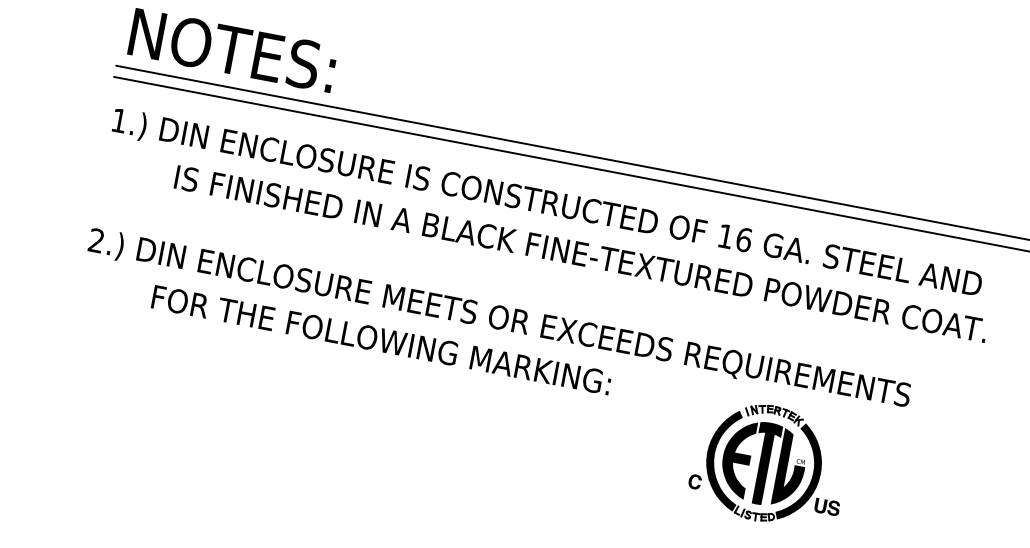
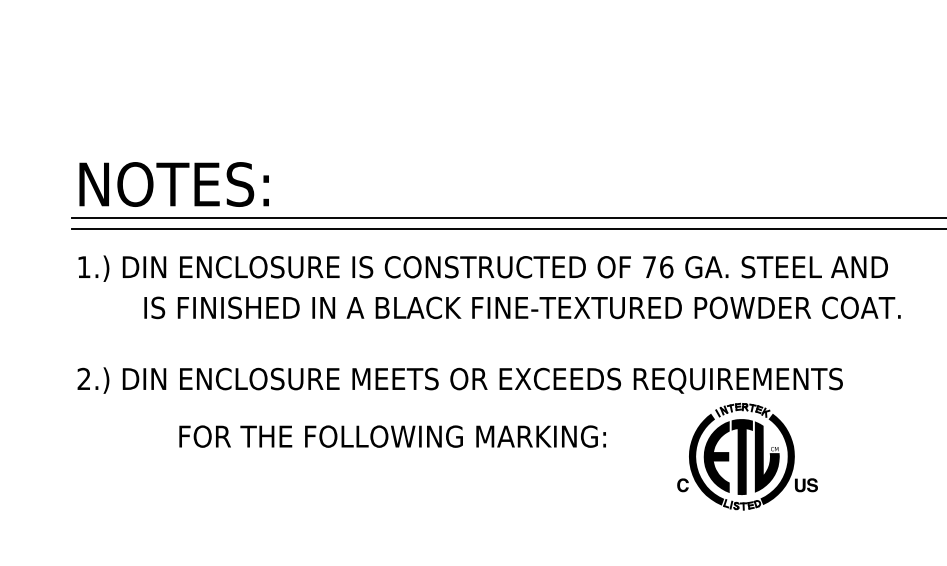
text: (725, 235) -> (649, 266), 16 -> 76
text: (381, 340) -> (392, 436), moved
part: (770, 464) -> (747, 456), moved

